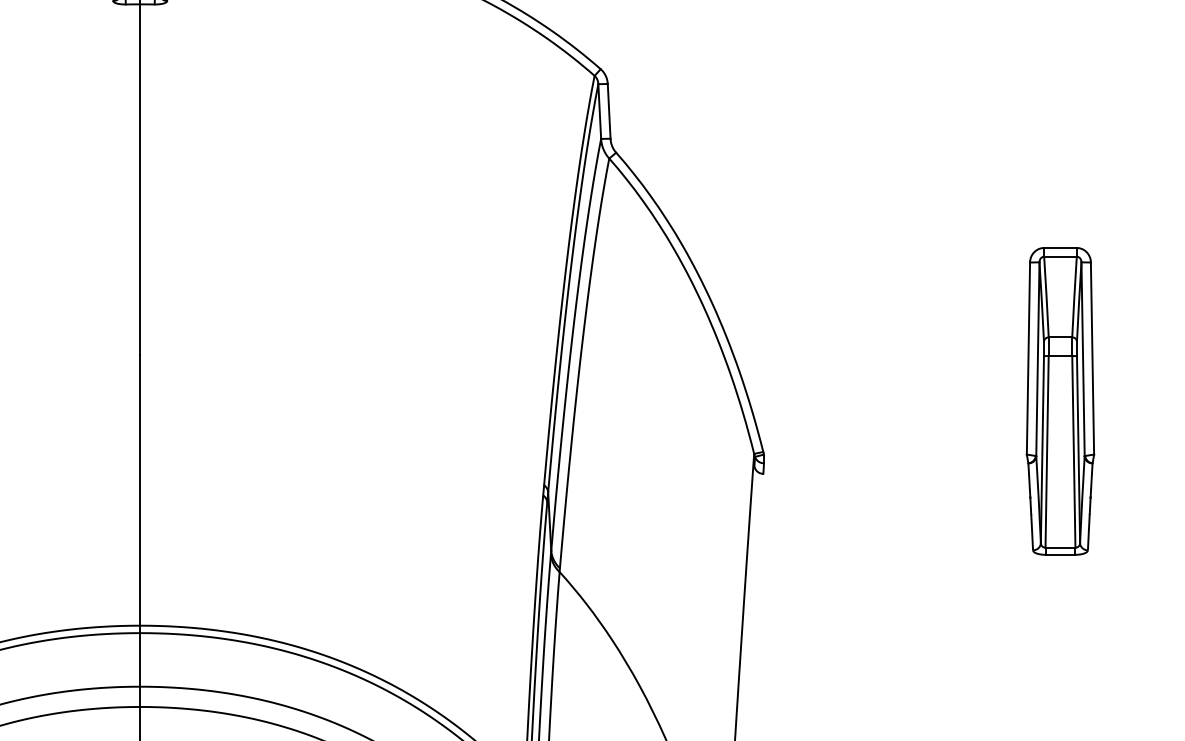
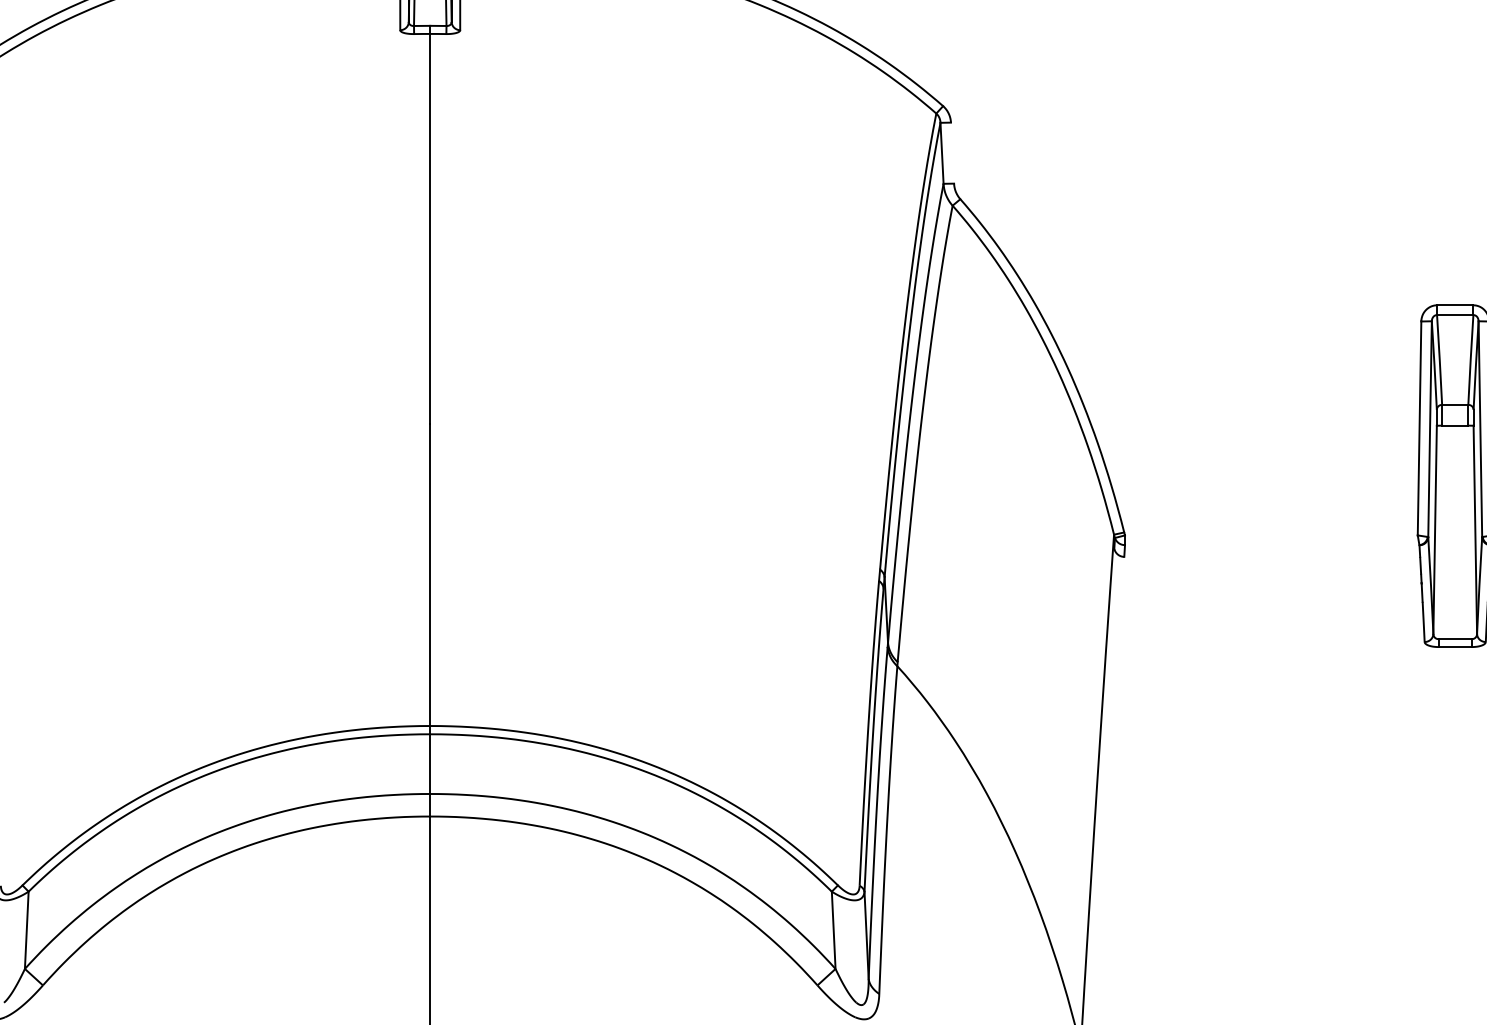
line: (609, 110) -> (952, 152), removed
line: (1047, 451) -> (1440, 532), removed
line: (1073, 451) -> (1469, 532), removed

